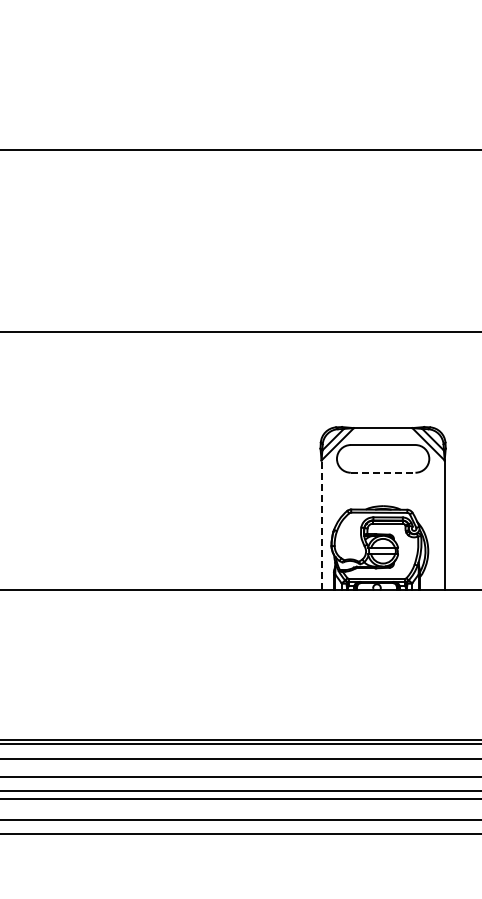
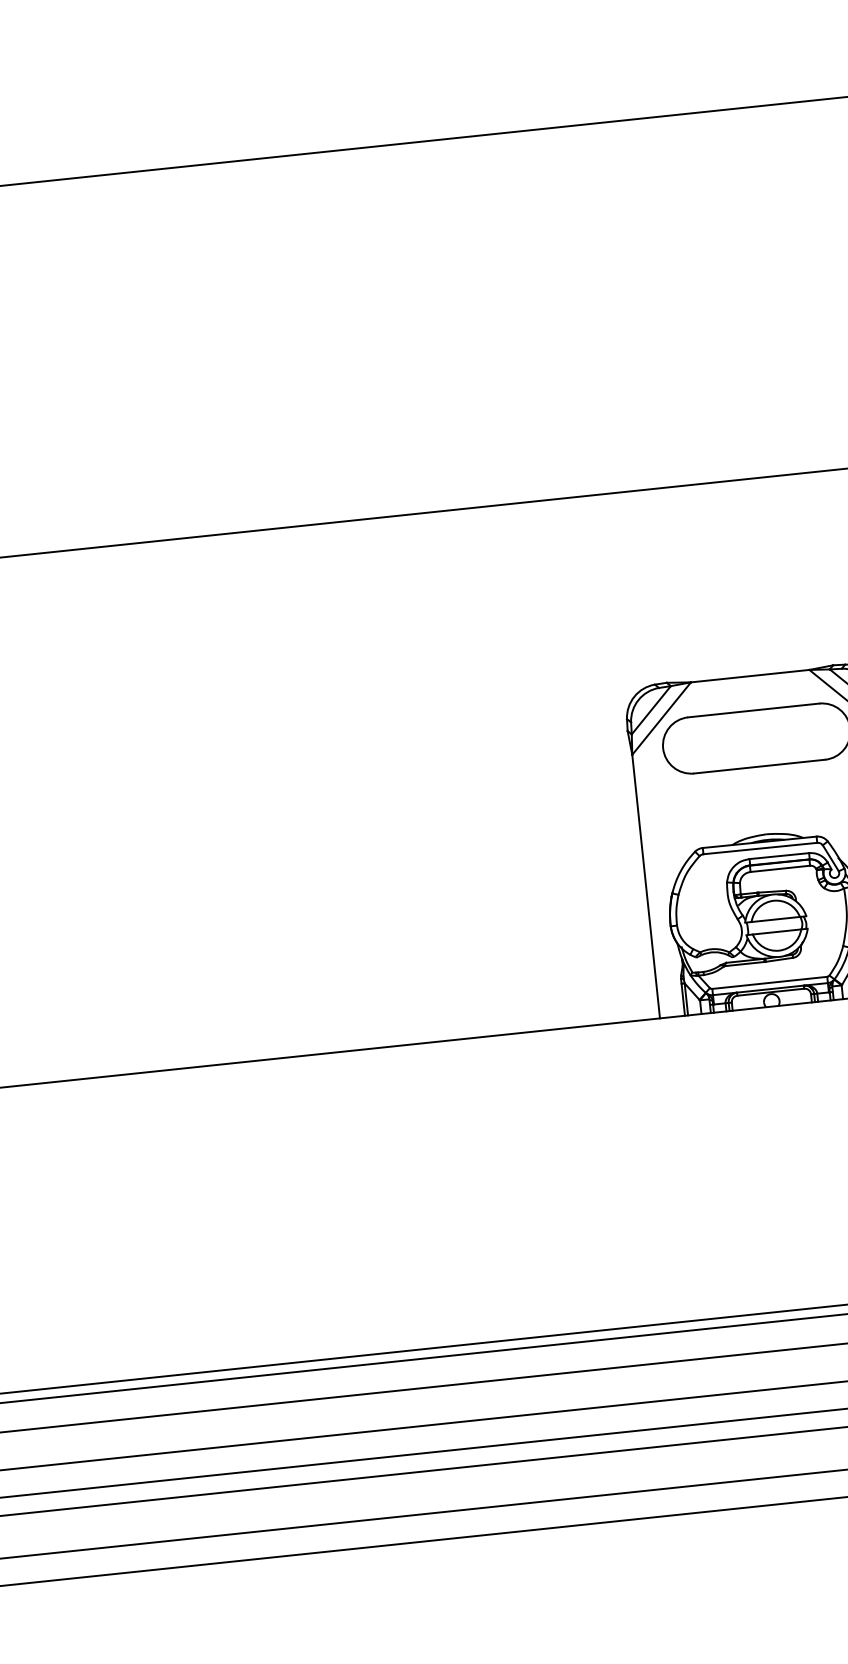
line: (383, 472) -> (760, 766), dashed -> solid
line: (321, 524) -> (645, 884), dashed -> solid

